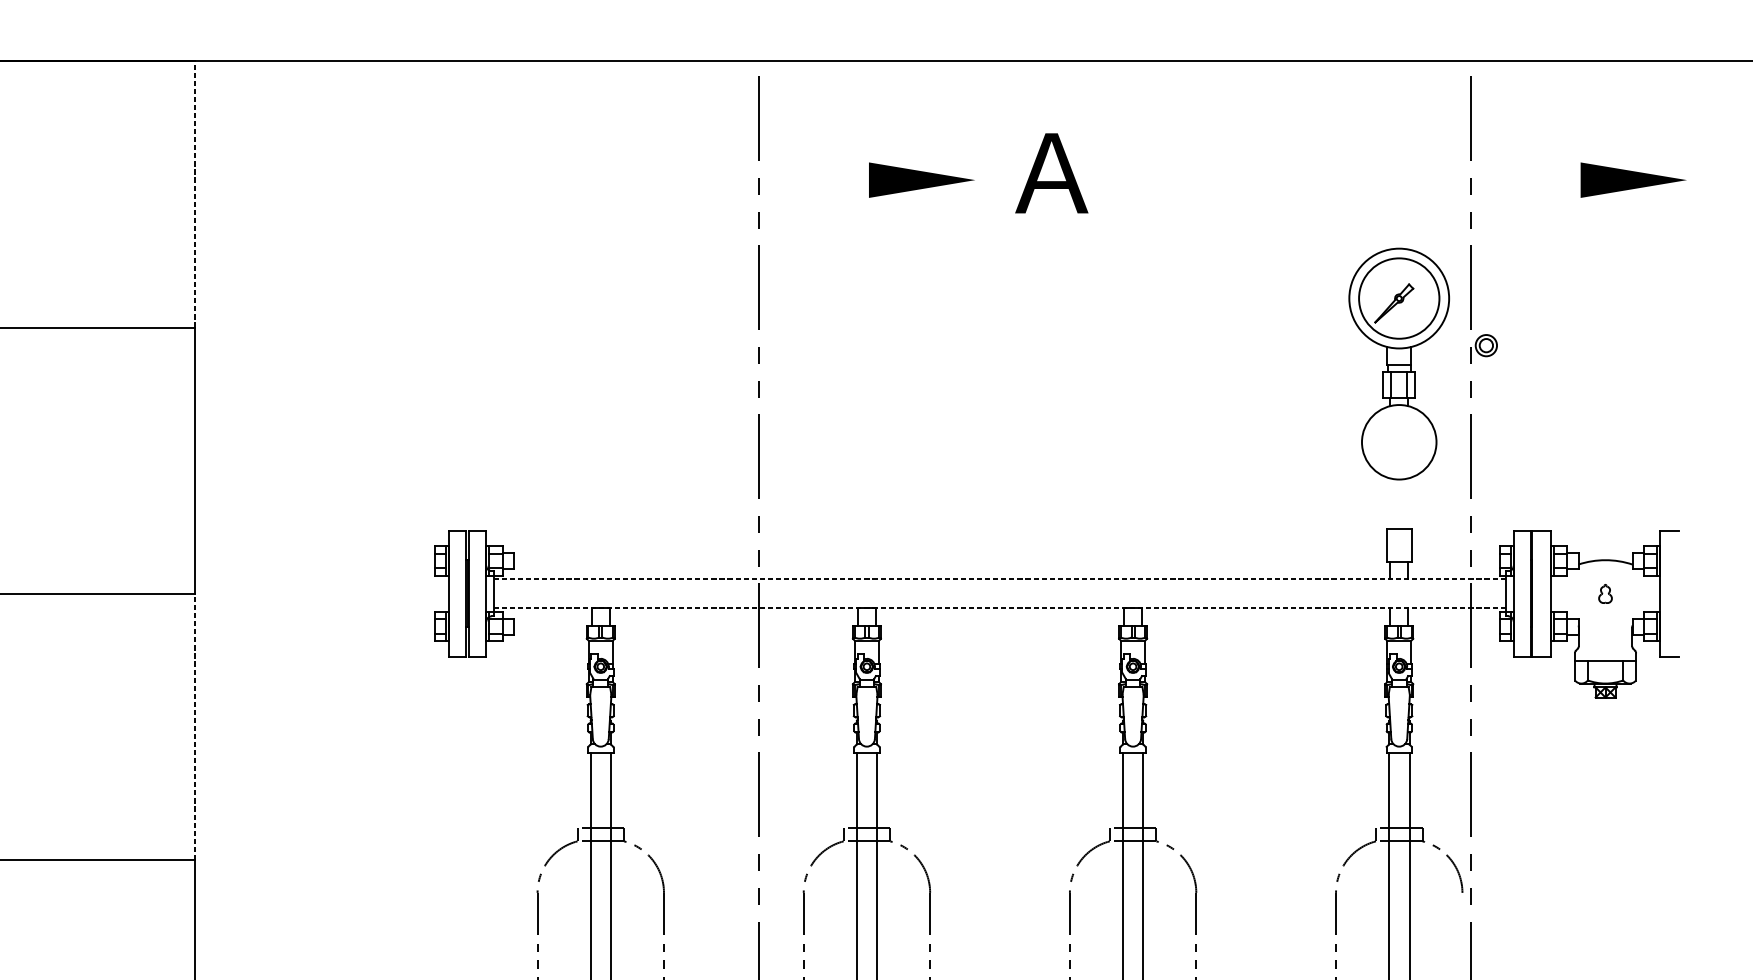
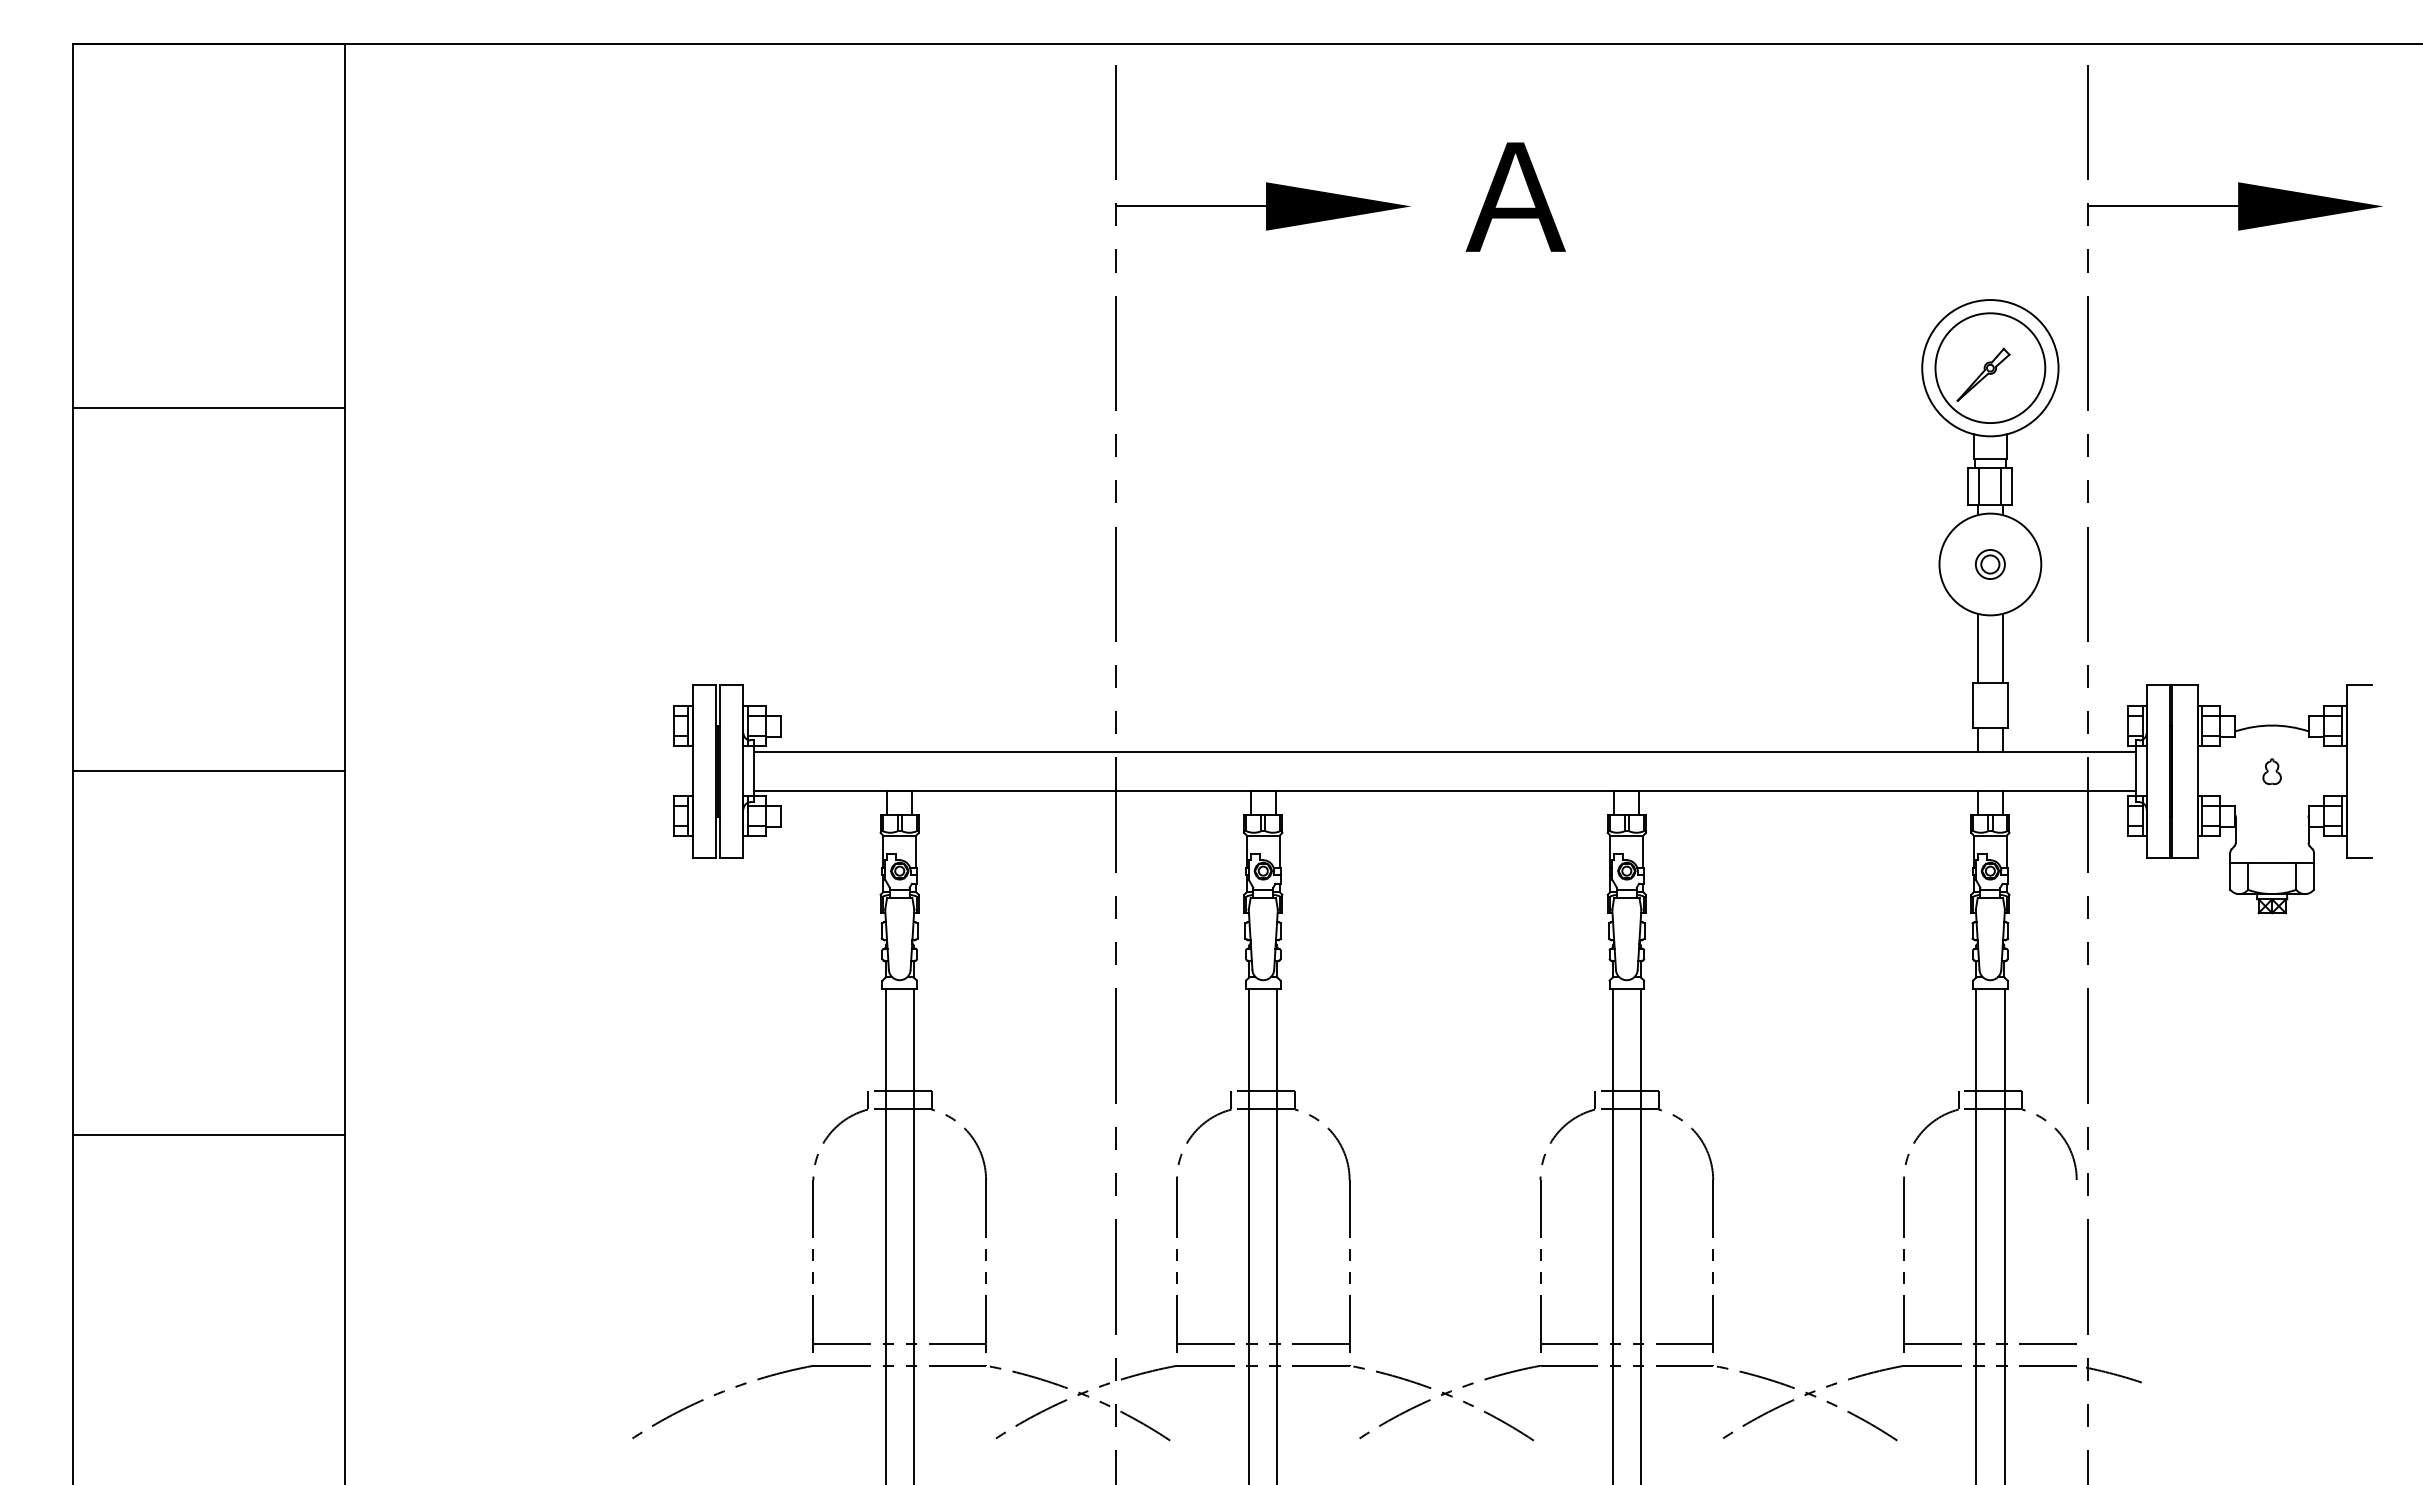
line: (813, 180) -> (1190, 206), added
line: (1525, 180) -> (2162, 206), added
line: (195, 194) -> (345, 226), dashed -> solid
part: (1486, 345) -> (1990, 564), moved
line: (1389, 503) -> (1977, 647), added
line: (1408, 503) -> (2002, 647), added
line: (1000, 579) -> (1445, 751), dashed -> solid
line: (1000, 608) -> (1445, 791), dashed -> solid
line: (195, 727) -> (345, 953), dashed -> solid

